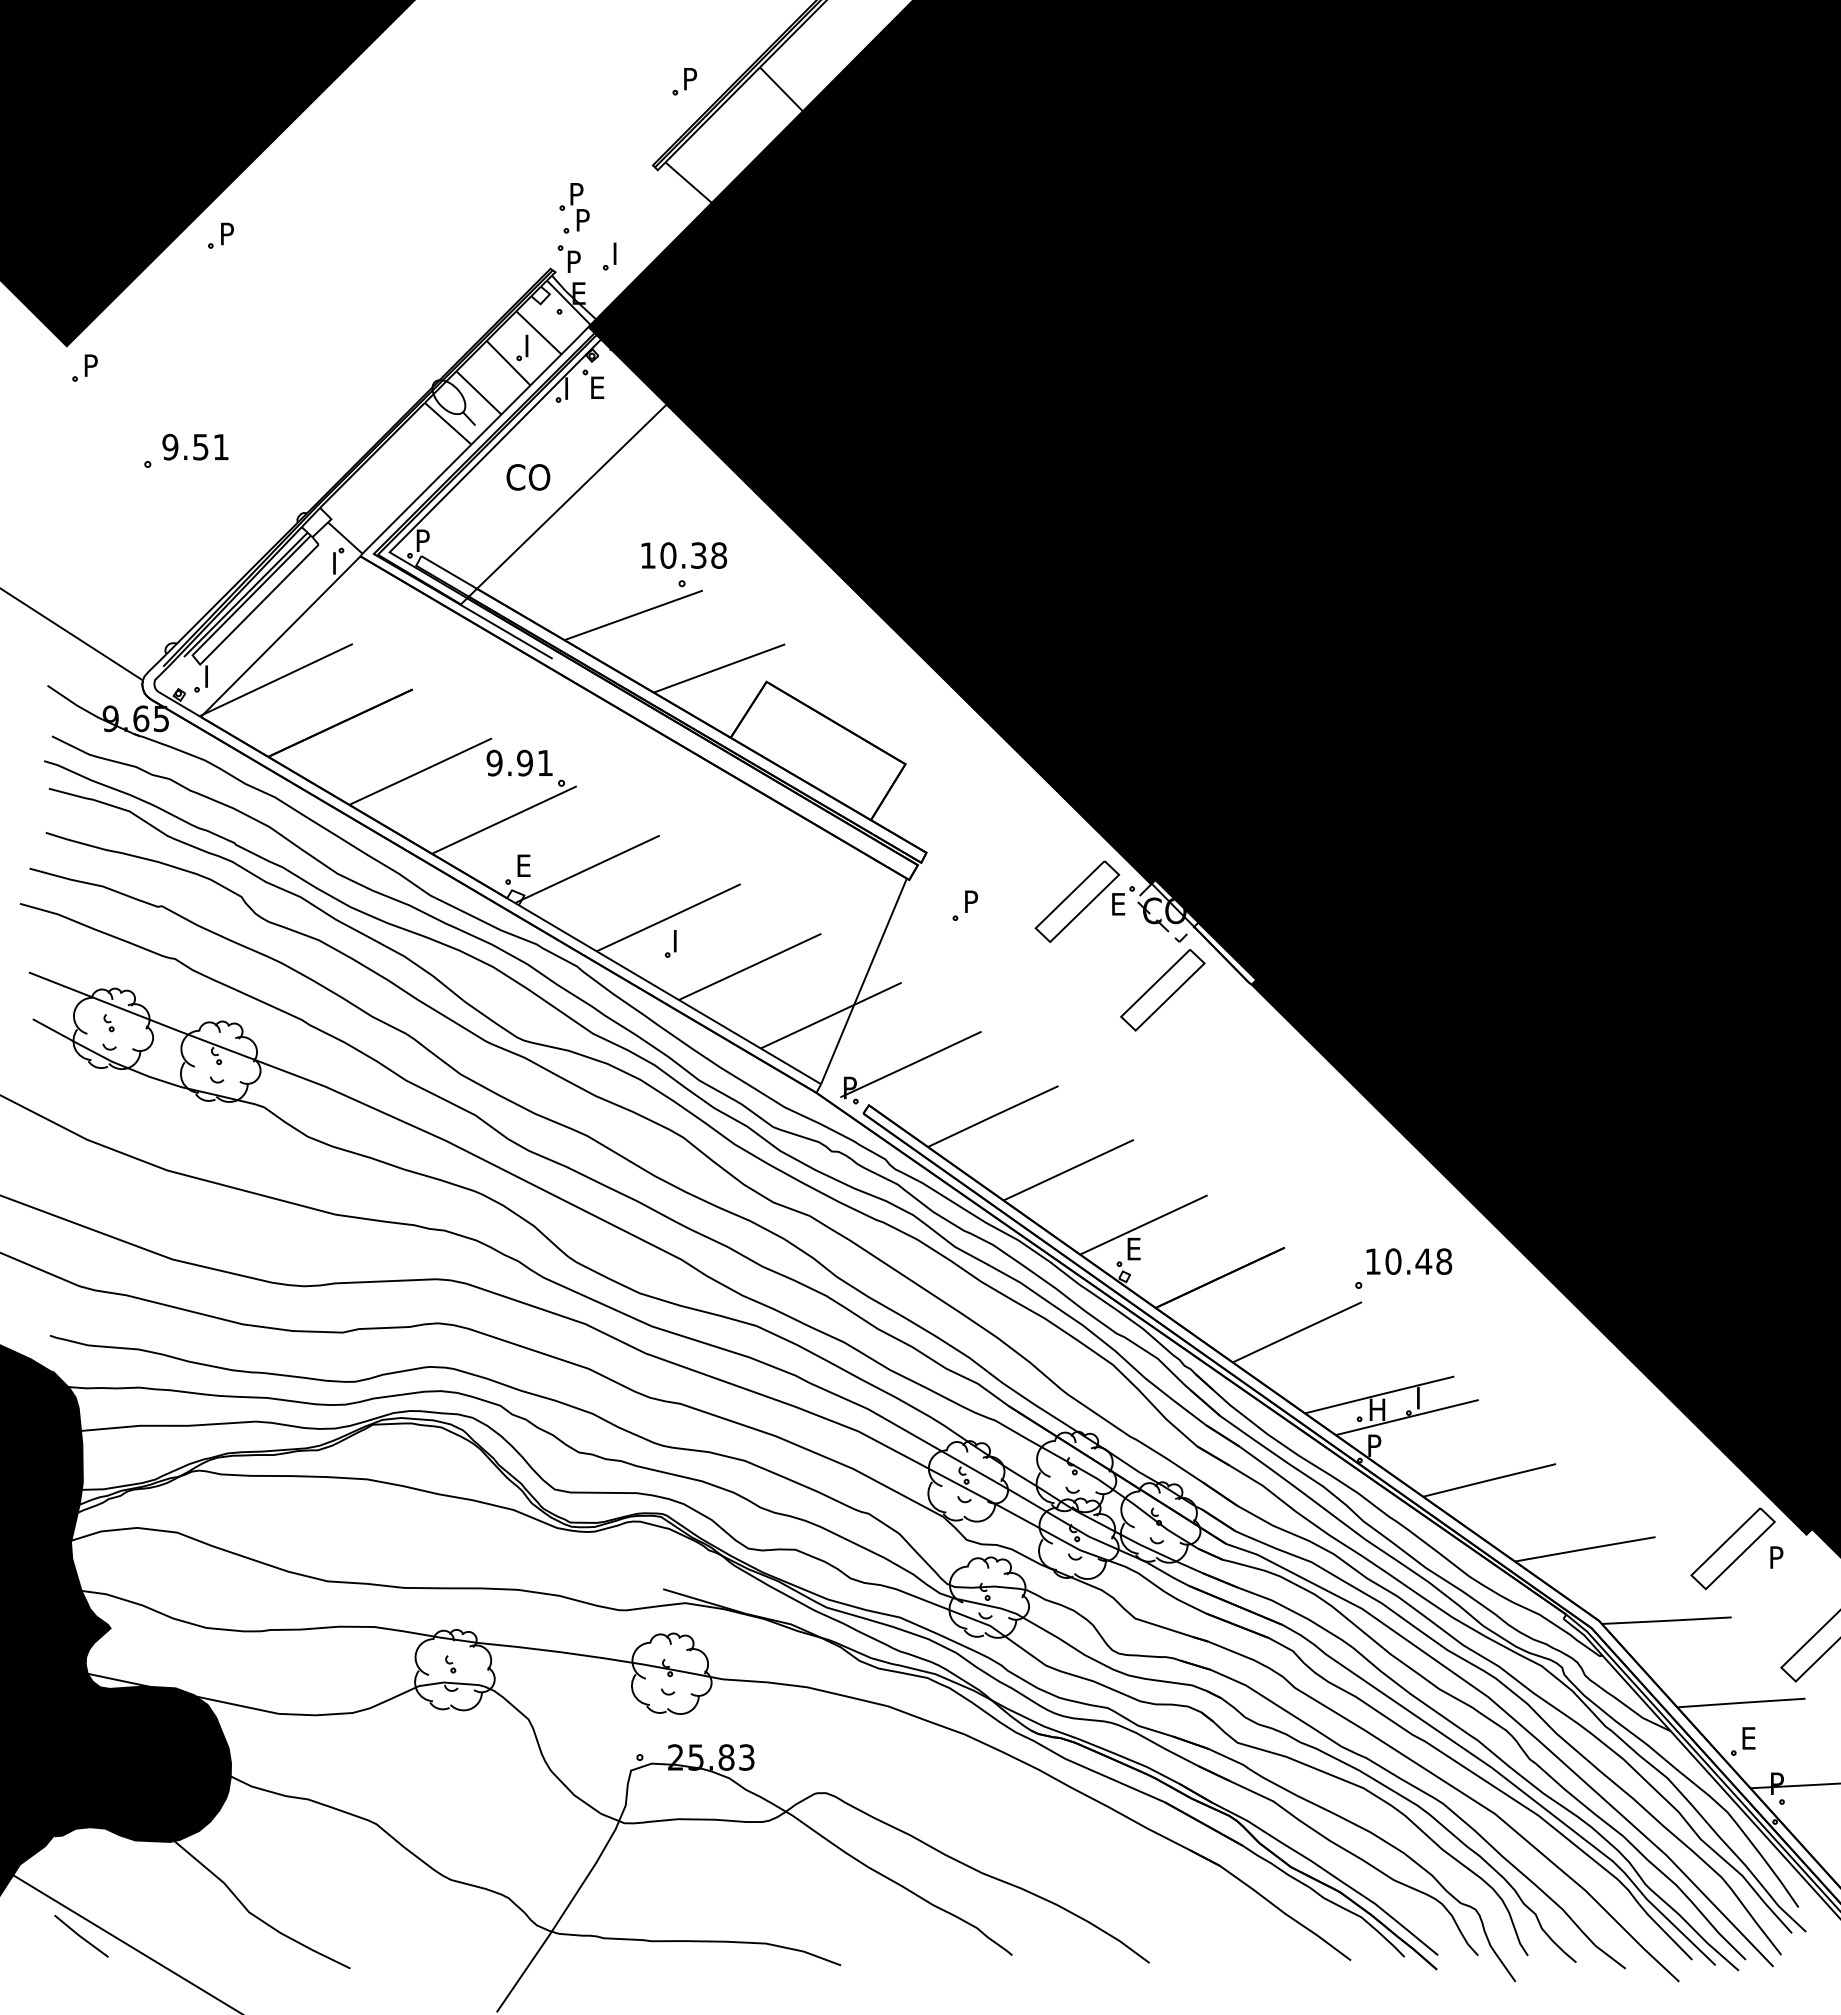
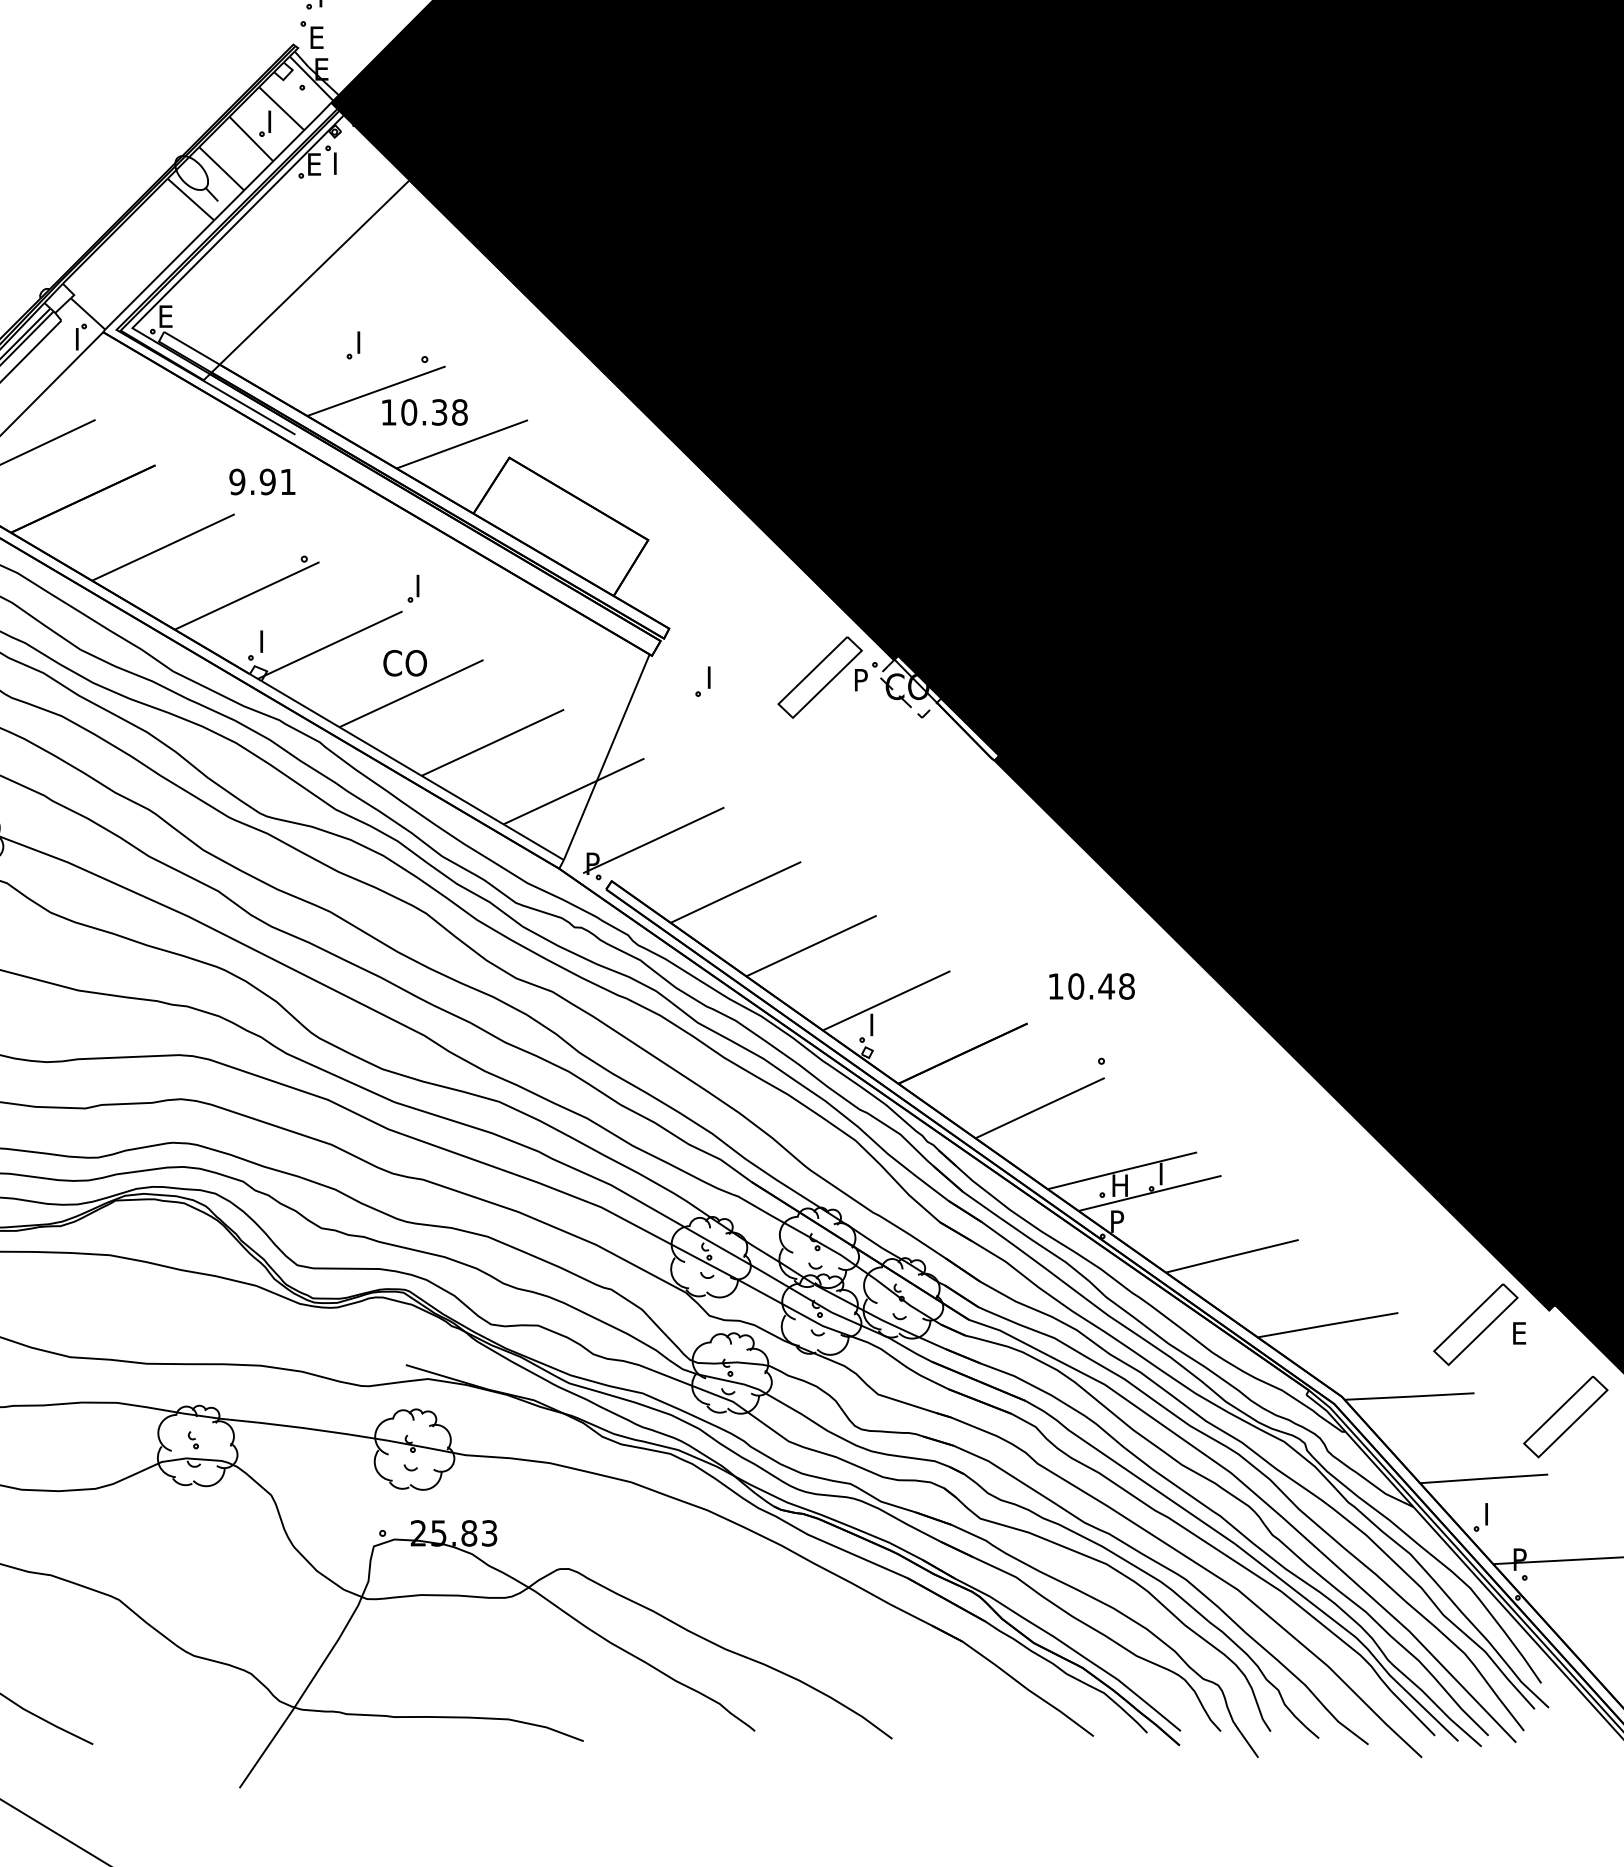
part: (609, 256) -> (353, 345), moved
text: (575, 261) -> (318, 37), P -> E
text: (599, 387) -> (342, 163), E -> I
text: (573, 388) -> (316, 164), I -> E
text: (528, 477) -> (405, 663), moved
text: (424, 540) -> (167, 316), P -> E
text: (684, 555) -> (425, 412), moved
text: (519, 762) -> (262, 481), moved
text: (525, 865) -> (268, 641), E -> I
text: (972, 896) -> (715, 672), P -> I
text: (1119, 904) -> (862, 680), E -> P
part: (670, 943) -> (413, 588), moved
part: (1162, 990) -> (905, 766), removed
text: (1135, 1248) -> (878, 1024), E -> I
text: (1409, 1261) -> (1092, 986), moved
text: (1778, 1557) -> (1521, 1333), P -> E
text: (1750, 1738) -> (1493, 1514), E -> I

